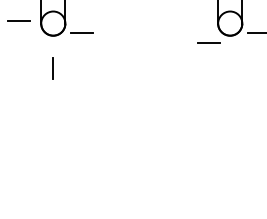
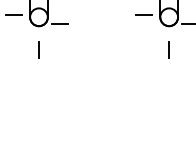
line: (208, 42) -> (143, 14), moved
line: (229, 68) -> (168, 50), added

